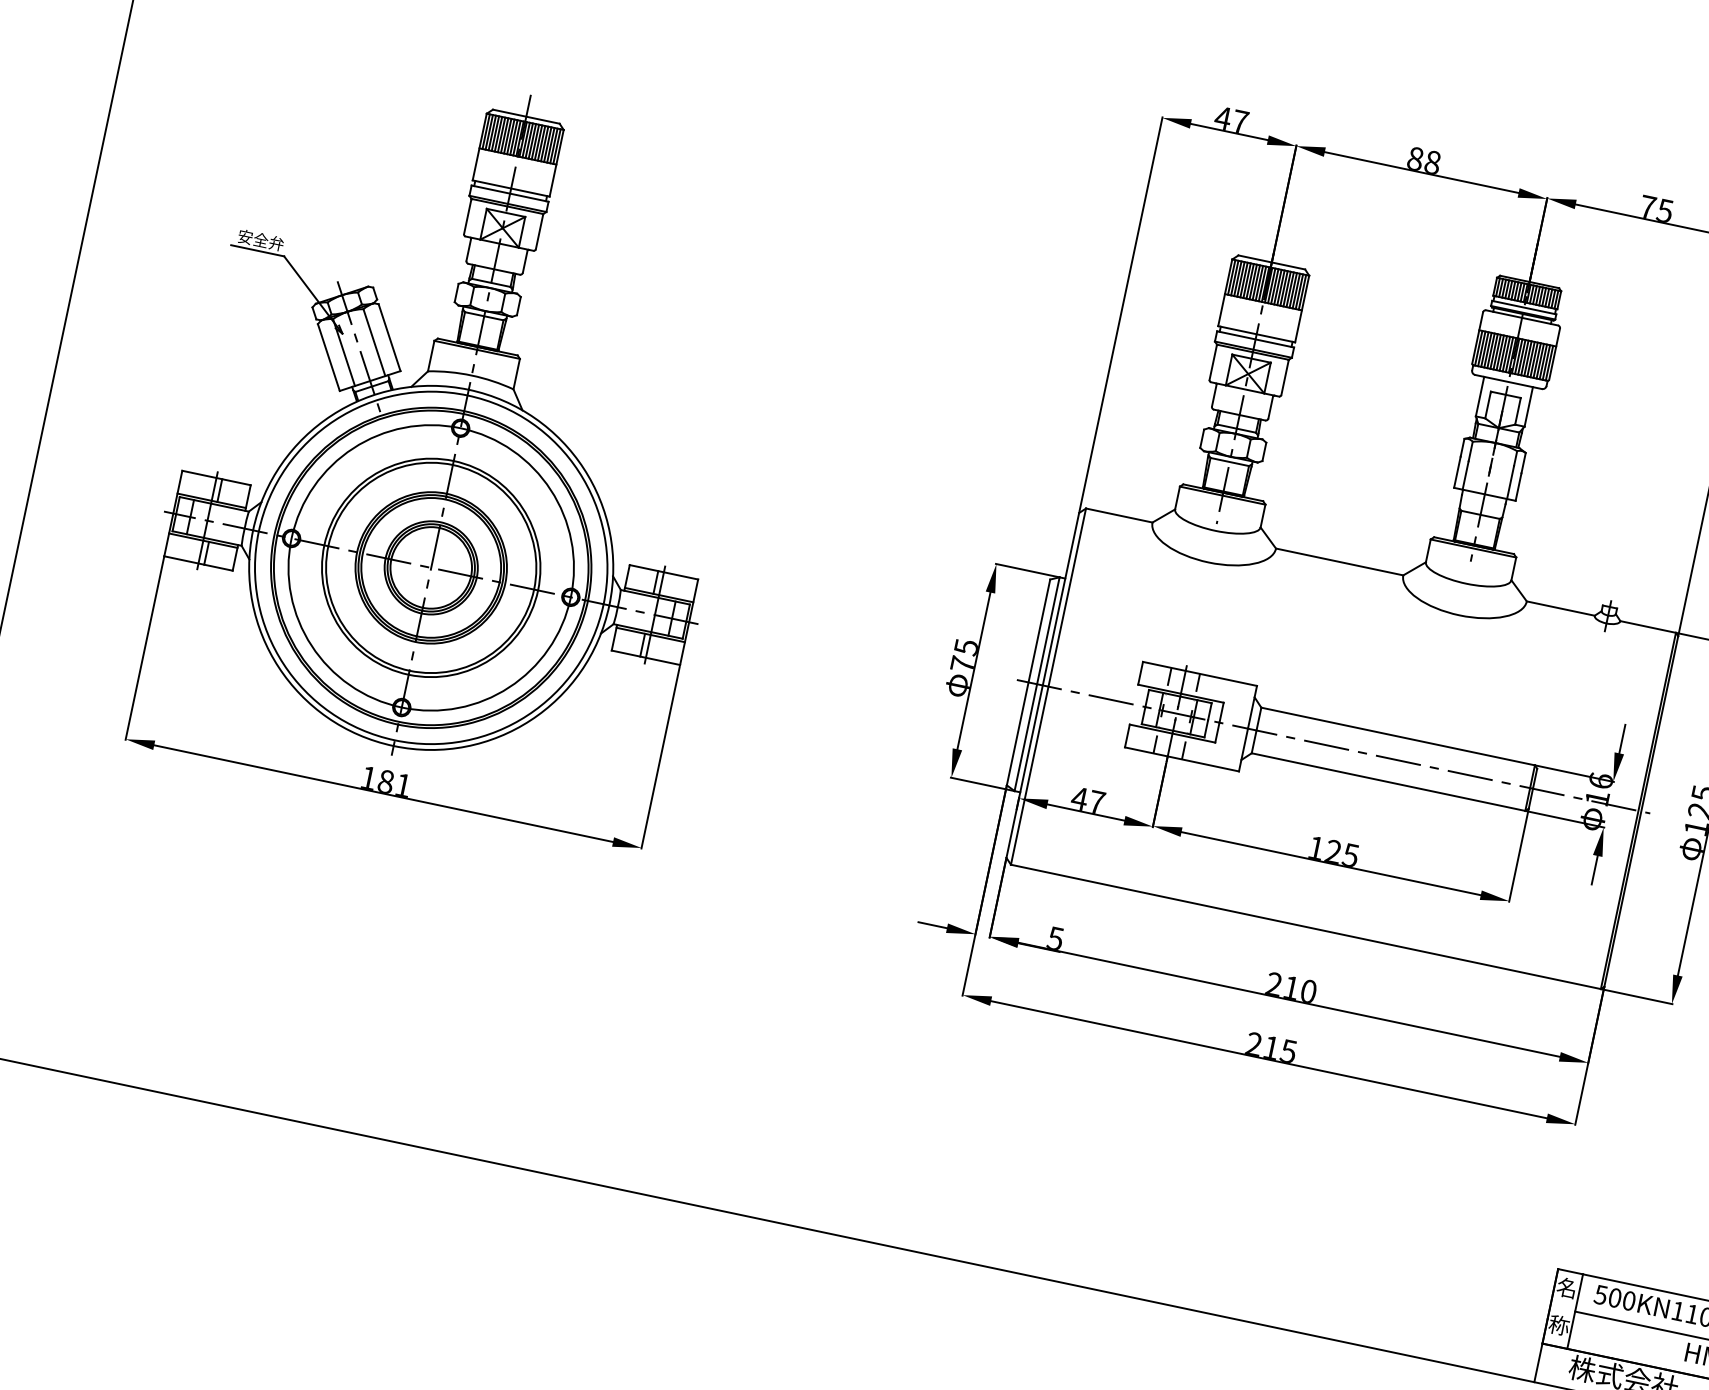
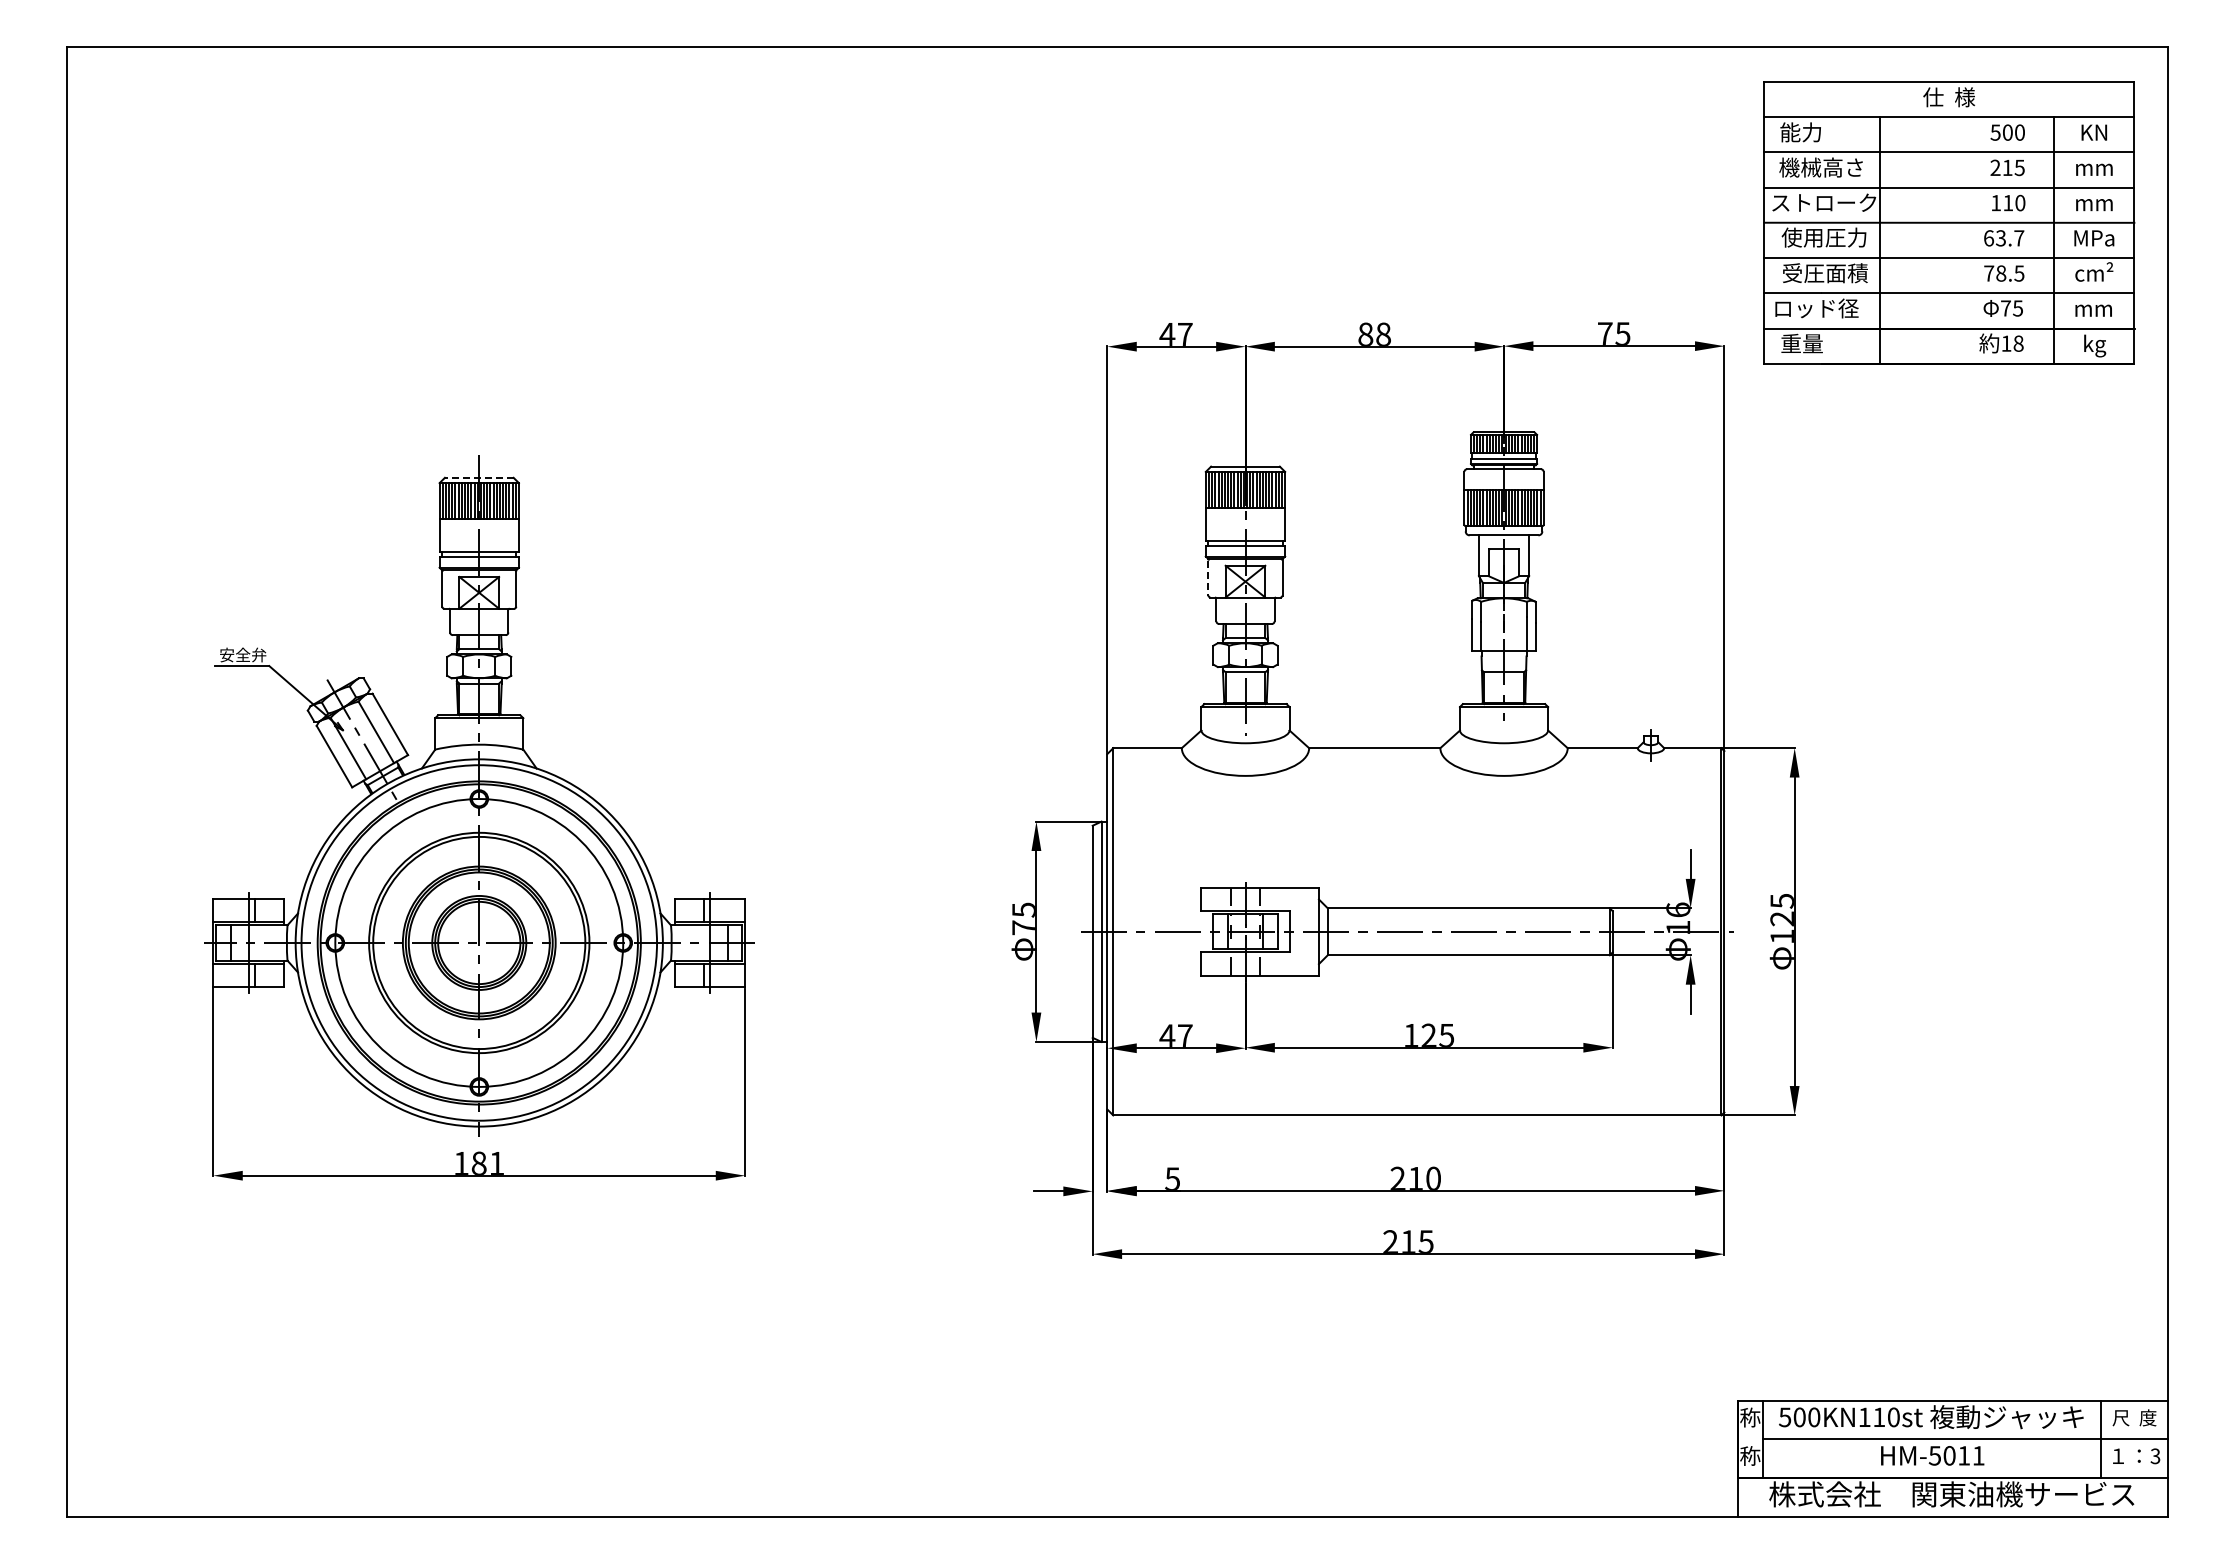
line: (525, 116) -> (478, 477), solid -> dashed
line: (1213, 363) -> (1208, 578), solid -> dashed
text: (1567, 1288) -> (1750, 1417), 名 -> 称

